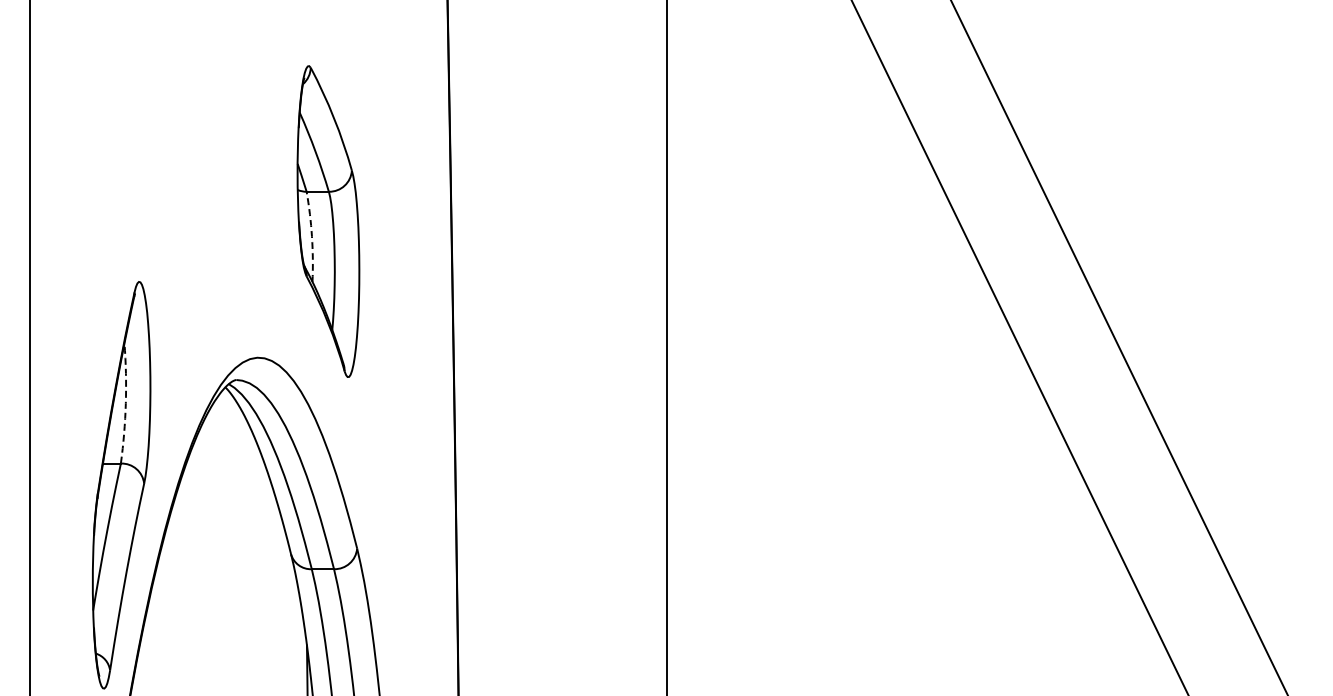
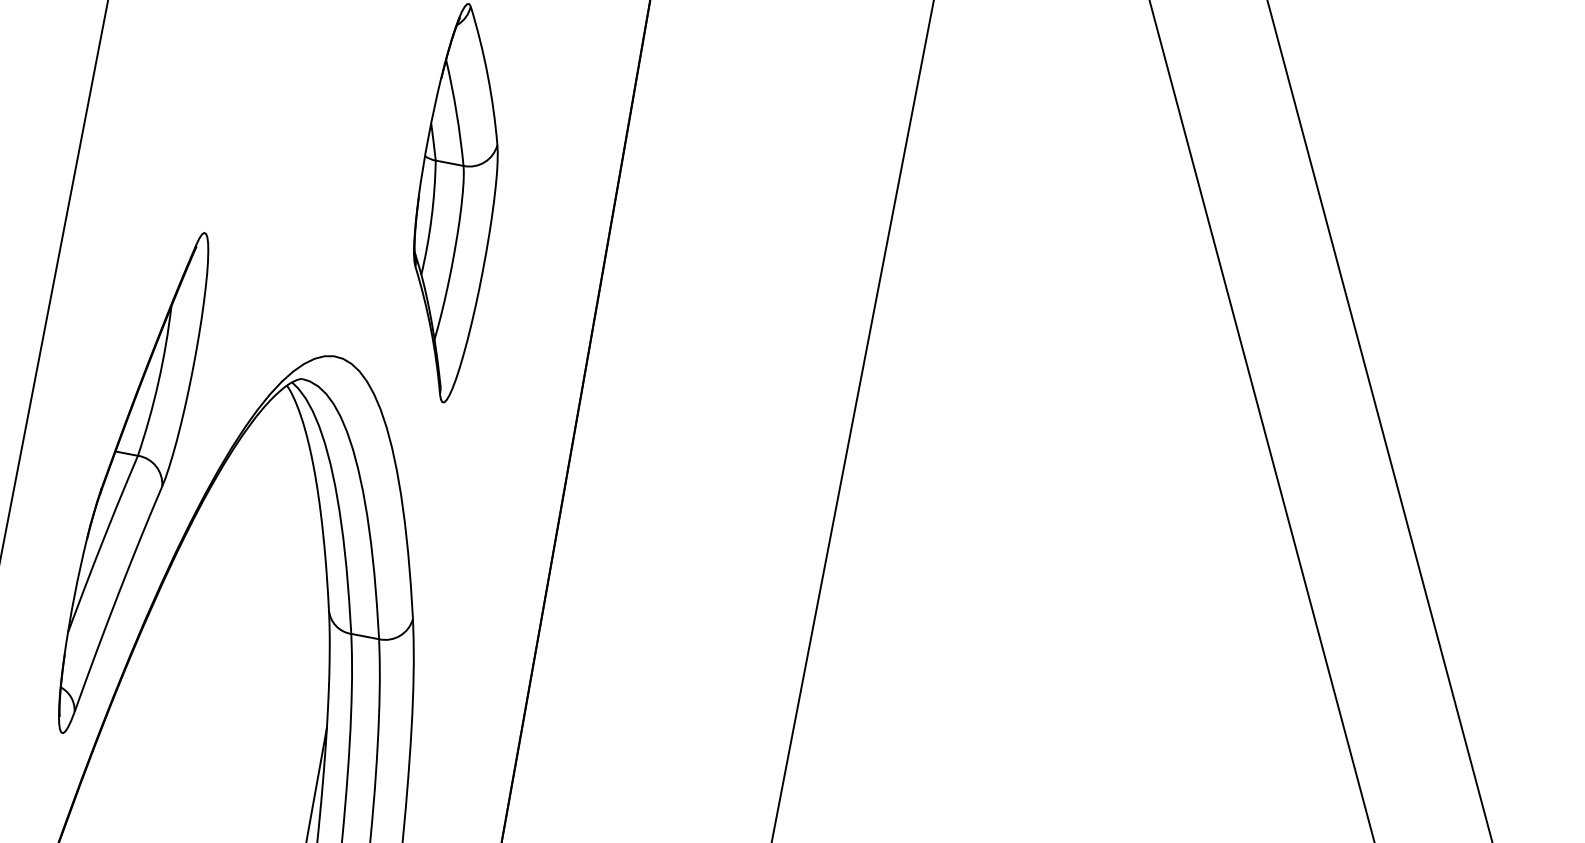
arc: (311, 236) -> (431, 217), dashed -> solid
arc: (125, 403) -> (158, 381), dashed -> solid

